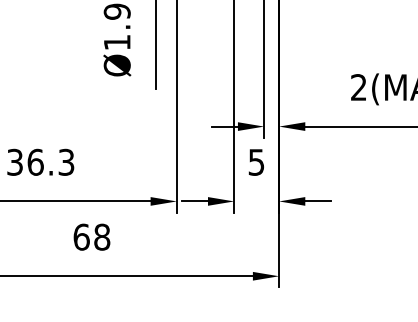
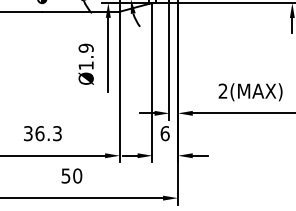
text: (255, 162) -> (164, 133), 5 -> 6
text: (91, 236) -> (71, 175), 68 -> 50

